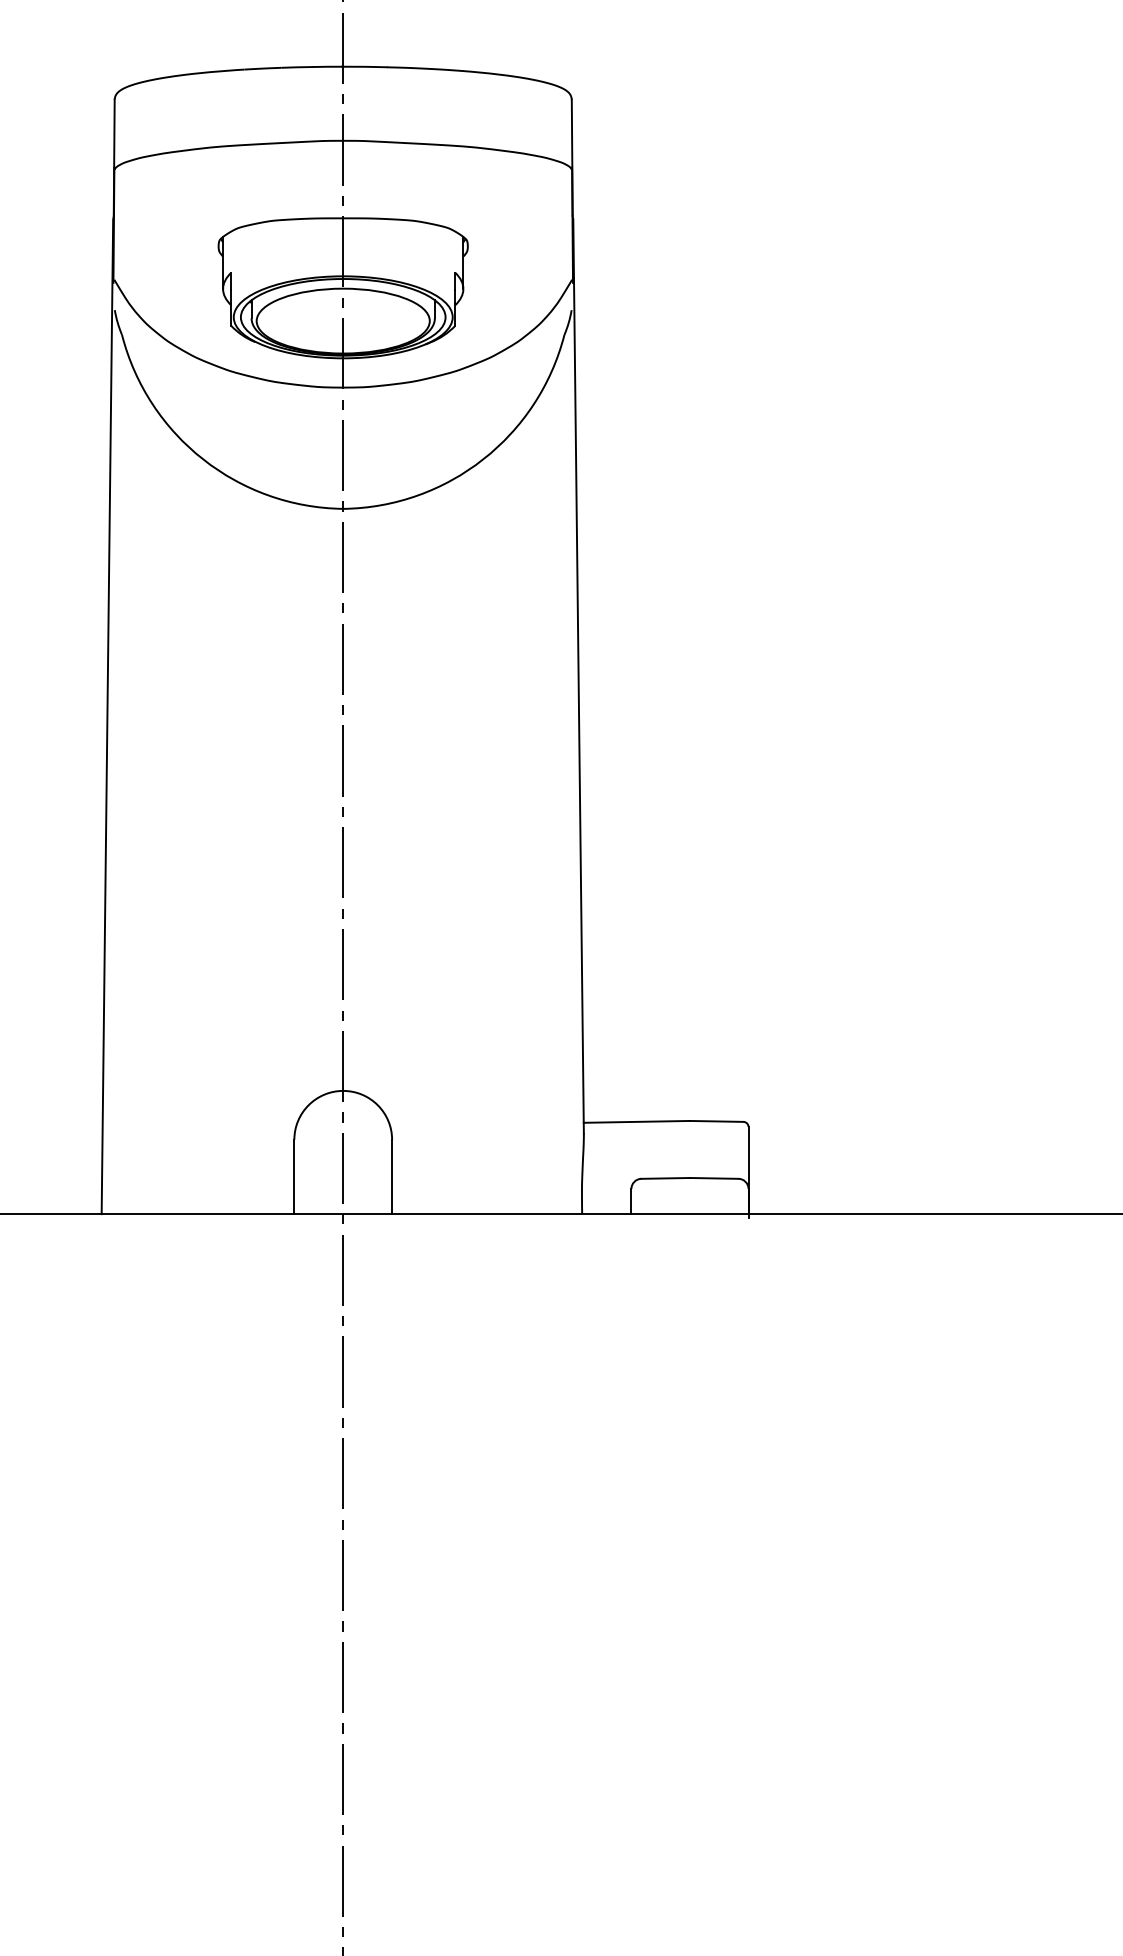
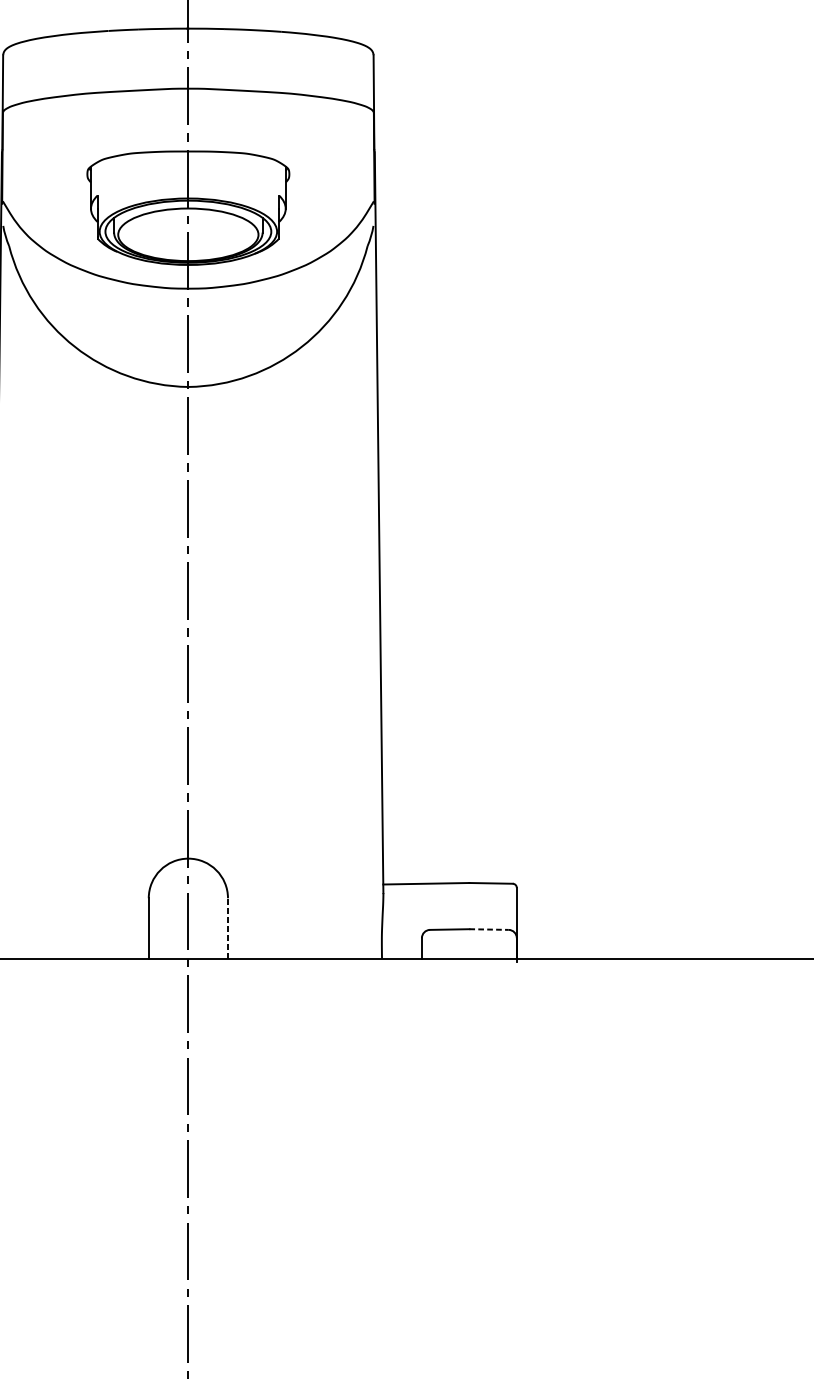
line: (392, 1176) -> (228, 928), solid -> dashed
line: (714, 1178) -> (489, 929), solid -> dashed

